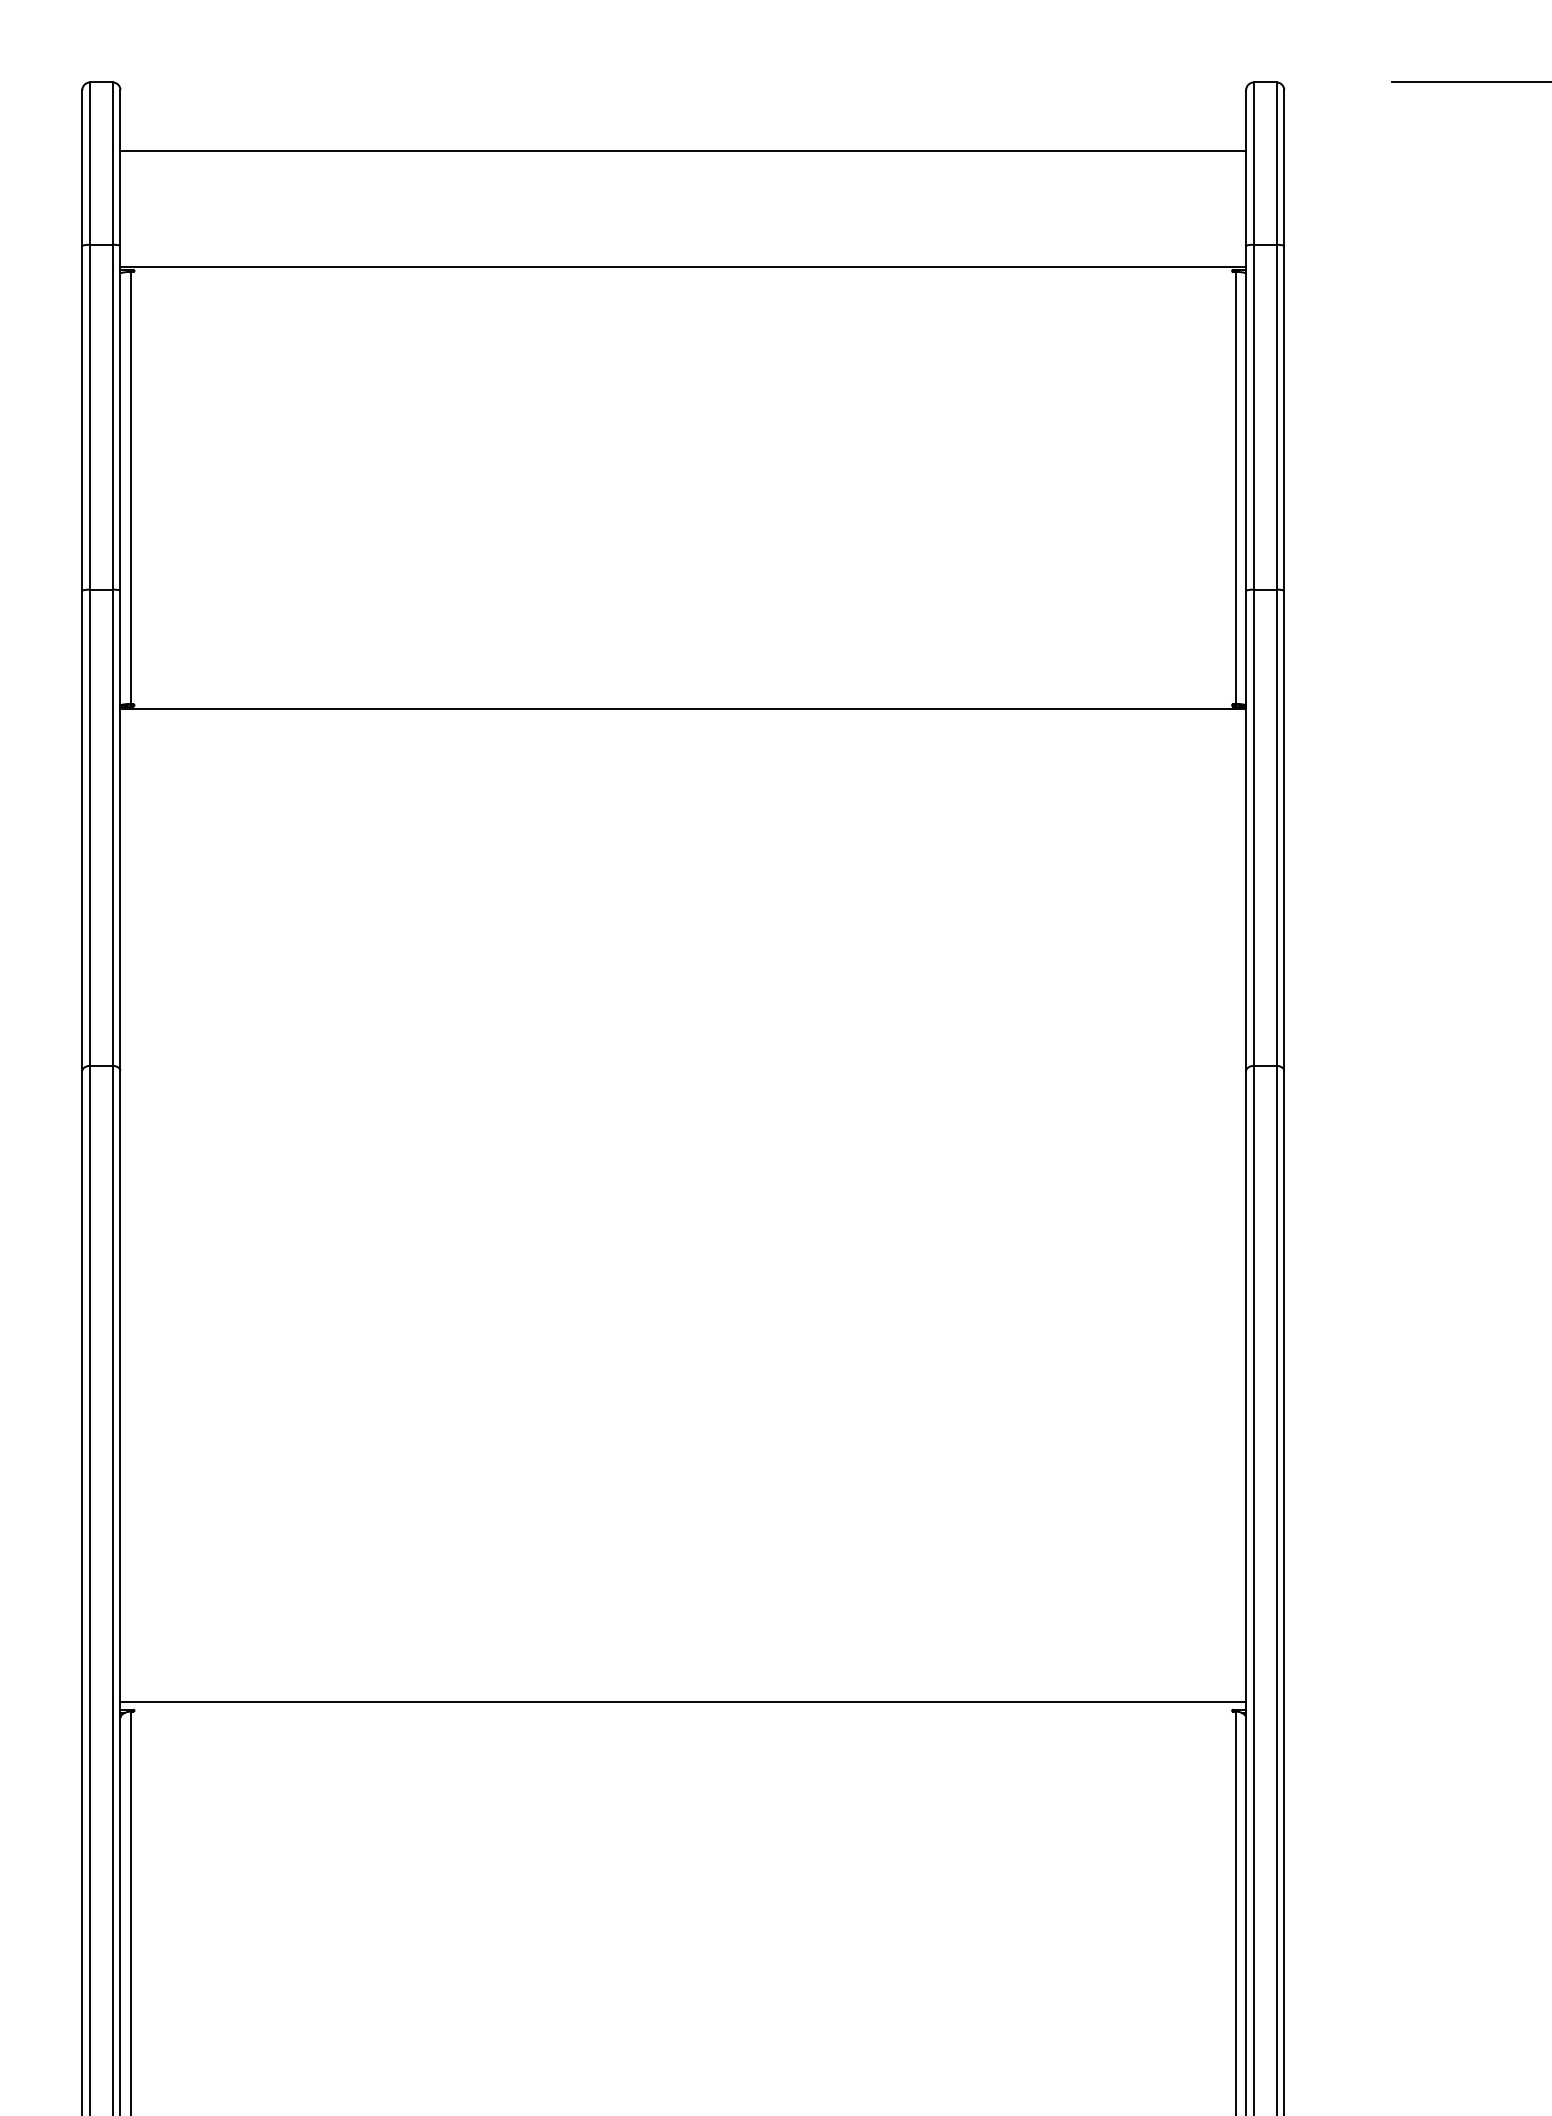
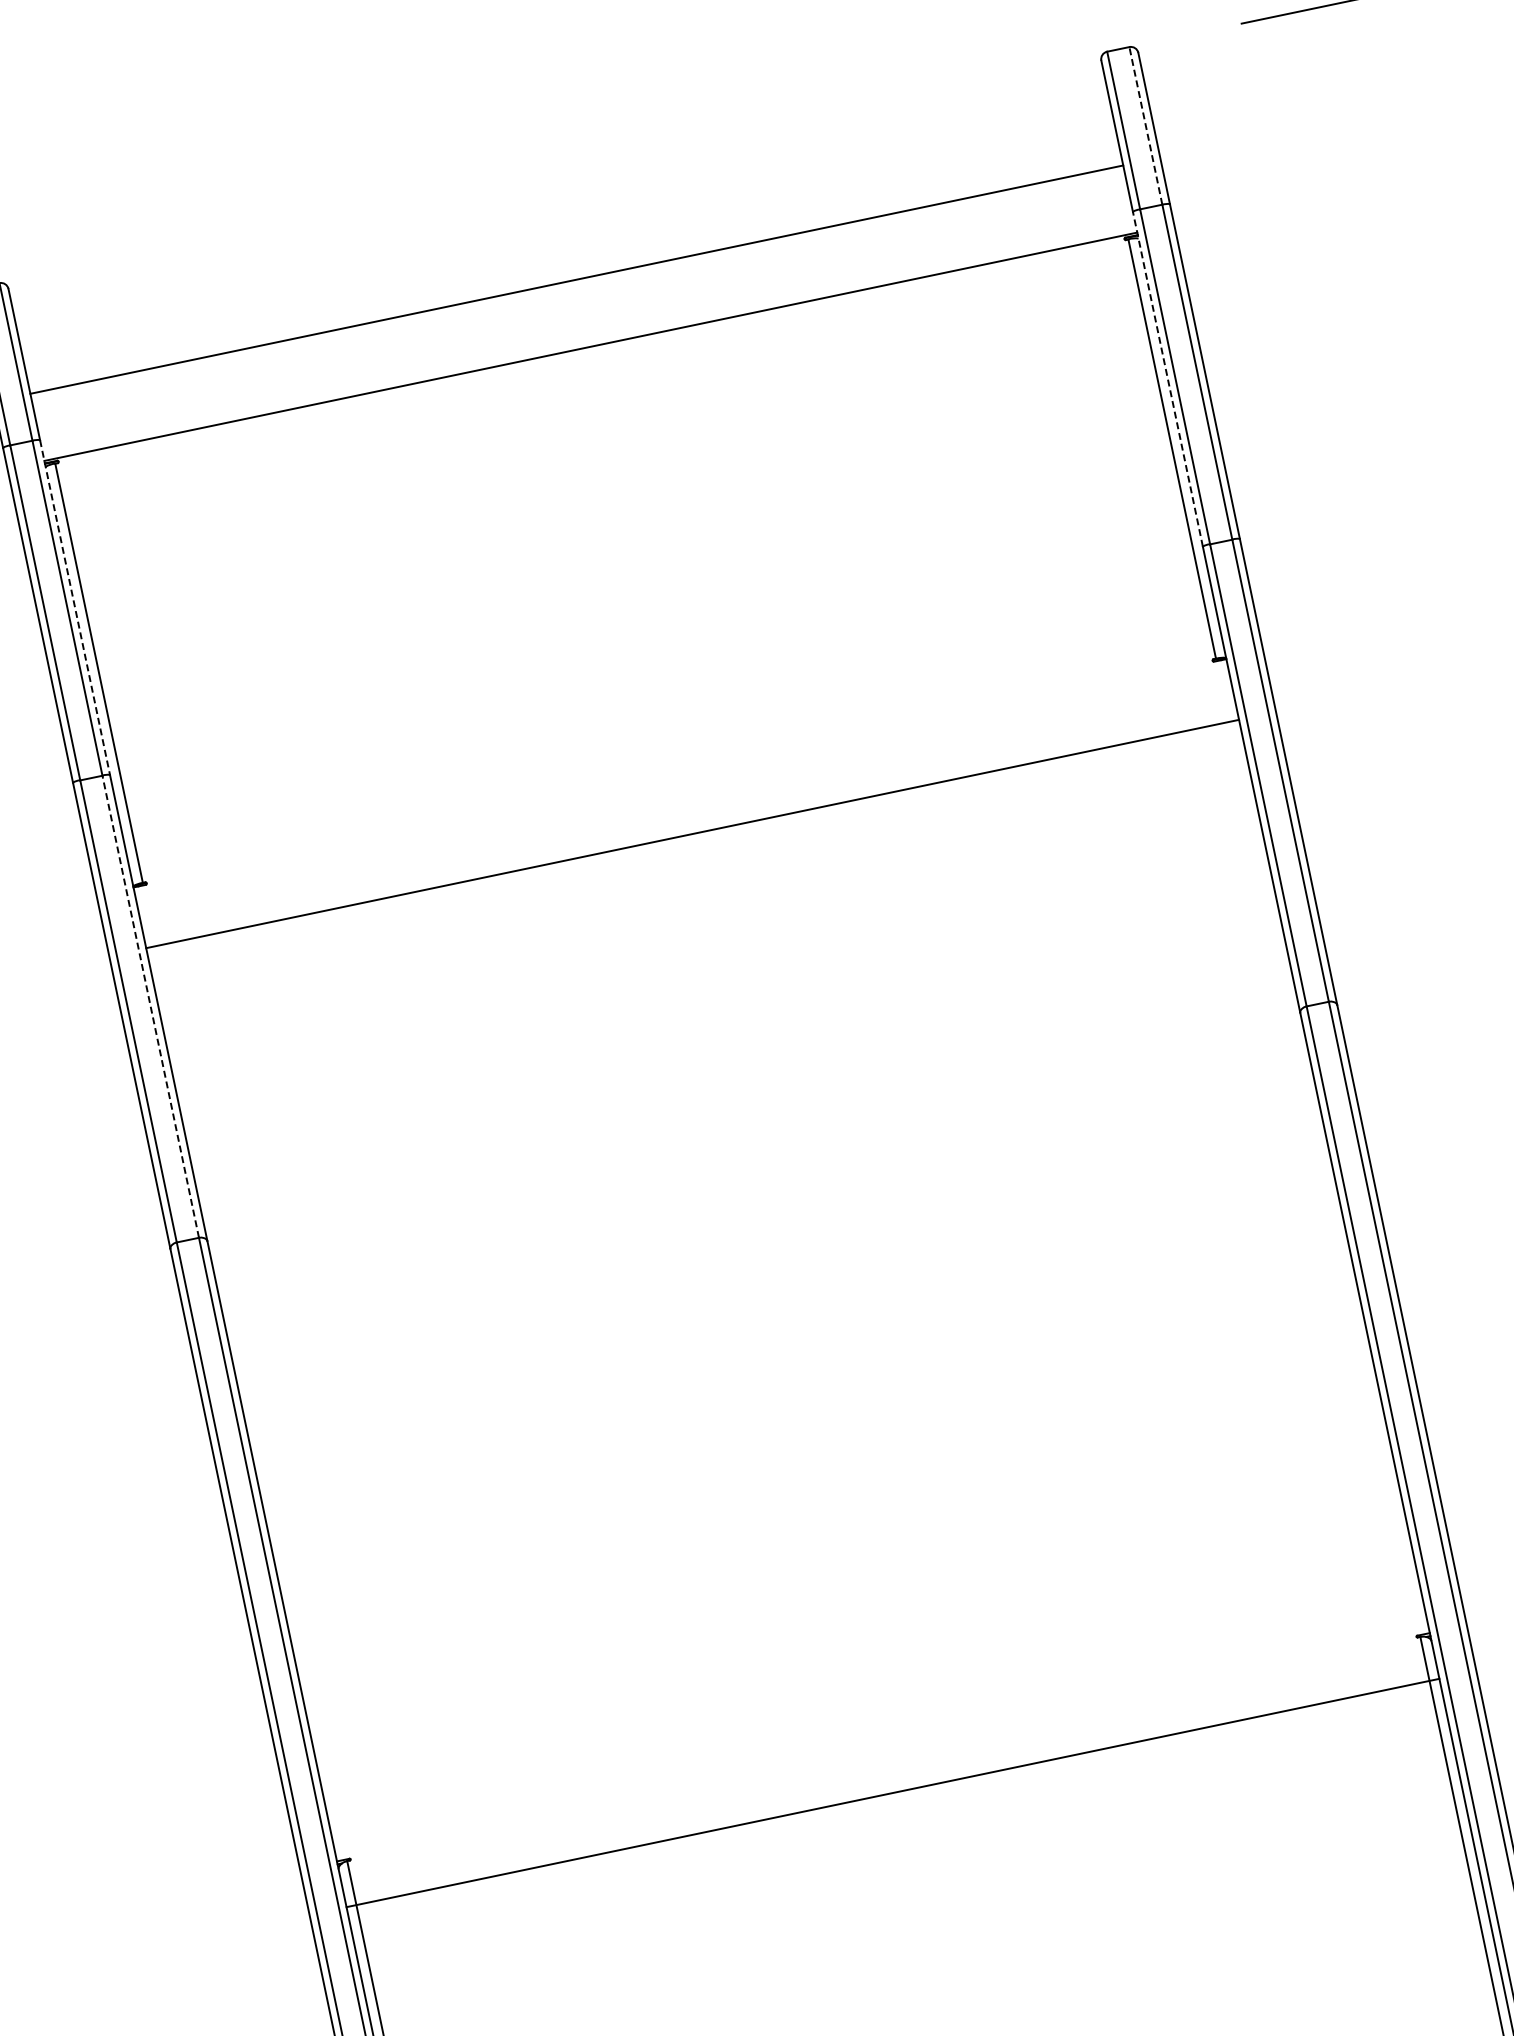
line: (683, 151) -> (577, 280), moved
line: (1276, 163) -> (1145, 125), solid -> dashed
line: (1246, 417) -> (1168, 378), solid -> dashed
line: (120, 418) -> (75, 607), solid -> dashed
line: (683, 709) -> (692, 834), moved
line: (112, 827) -> (150, 1006), solid -> dashed
line: (683, 1701) -> (893, 1792), moved

